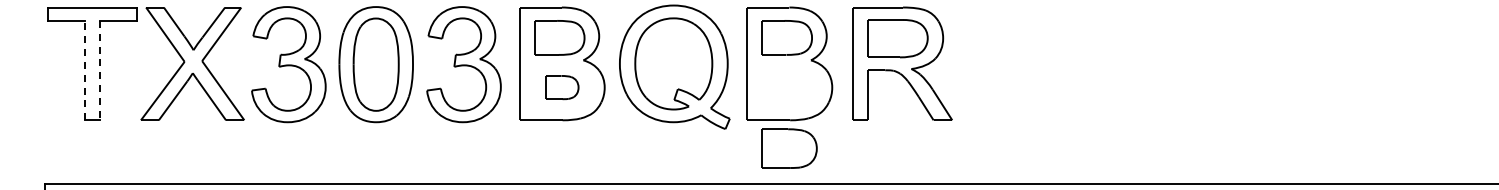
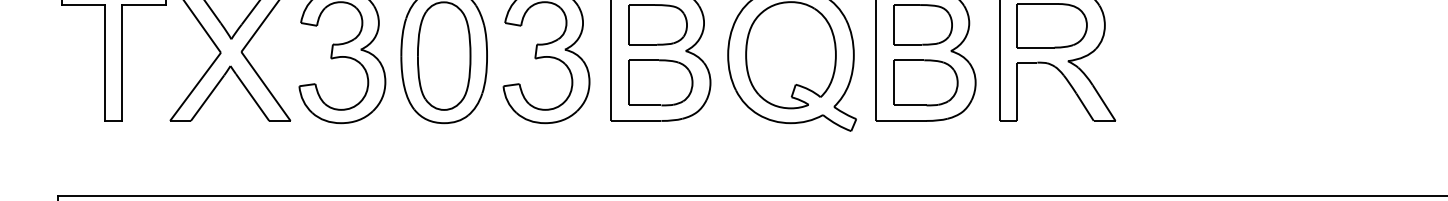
line: (84, 70) -> (104, 62), dashed -> solid
line: (99, 70) -> (121, 62), dashed -> solid
part: (562, 87) -> (661, 82), size x1.67
part: (789, 148) -> (925, 82), moved

